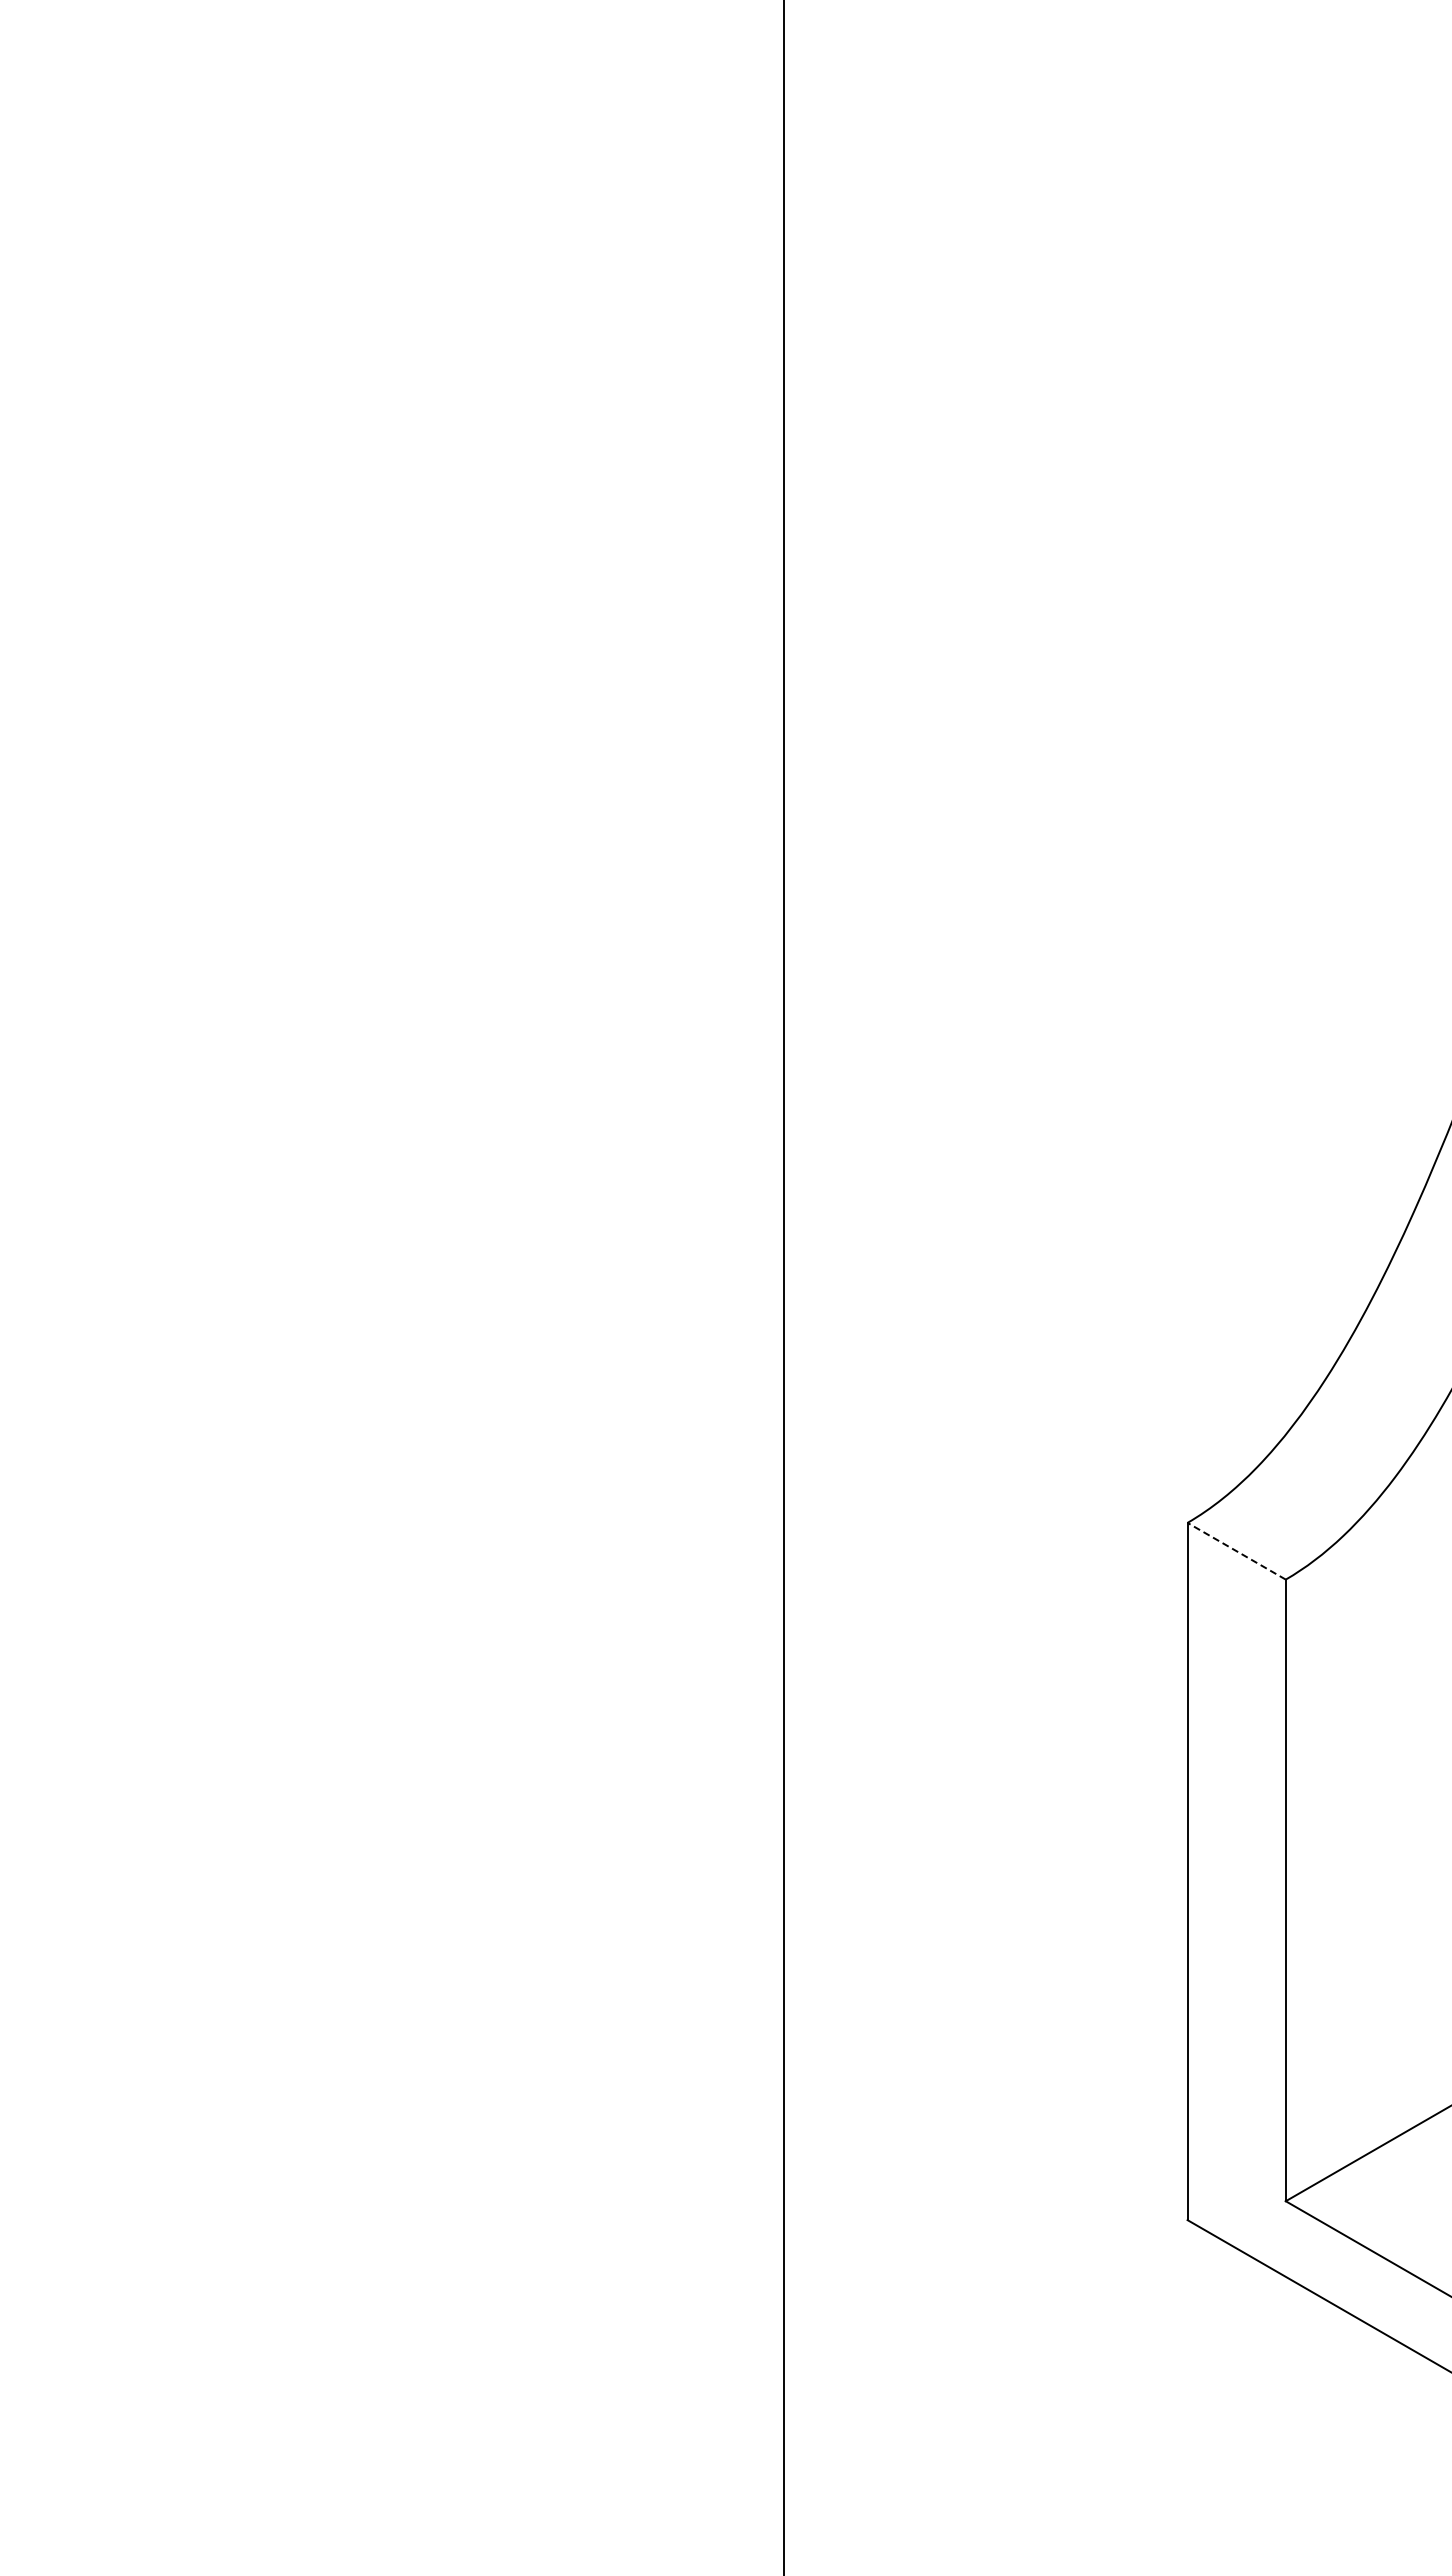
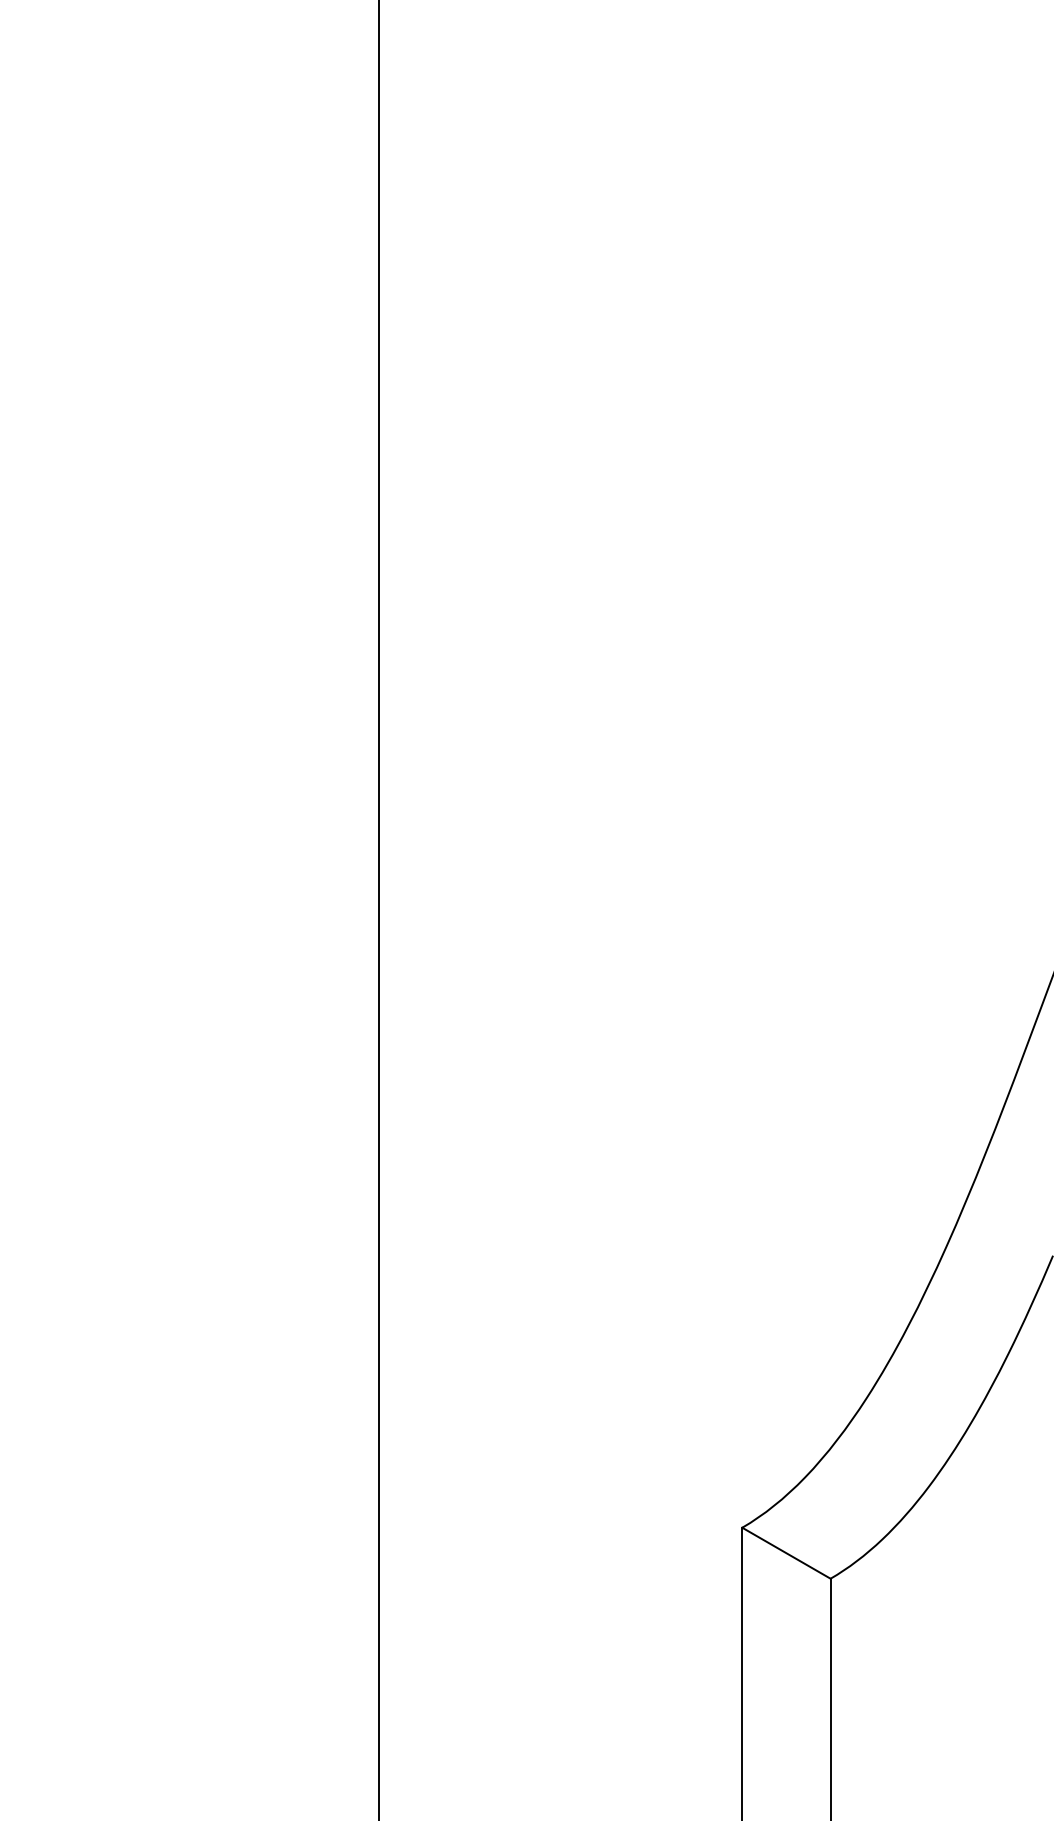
line: (1236, 1551) -> (786, 1553), dashed -> solid

